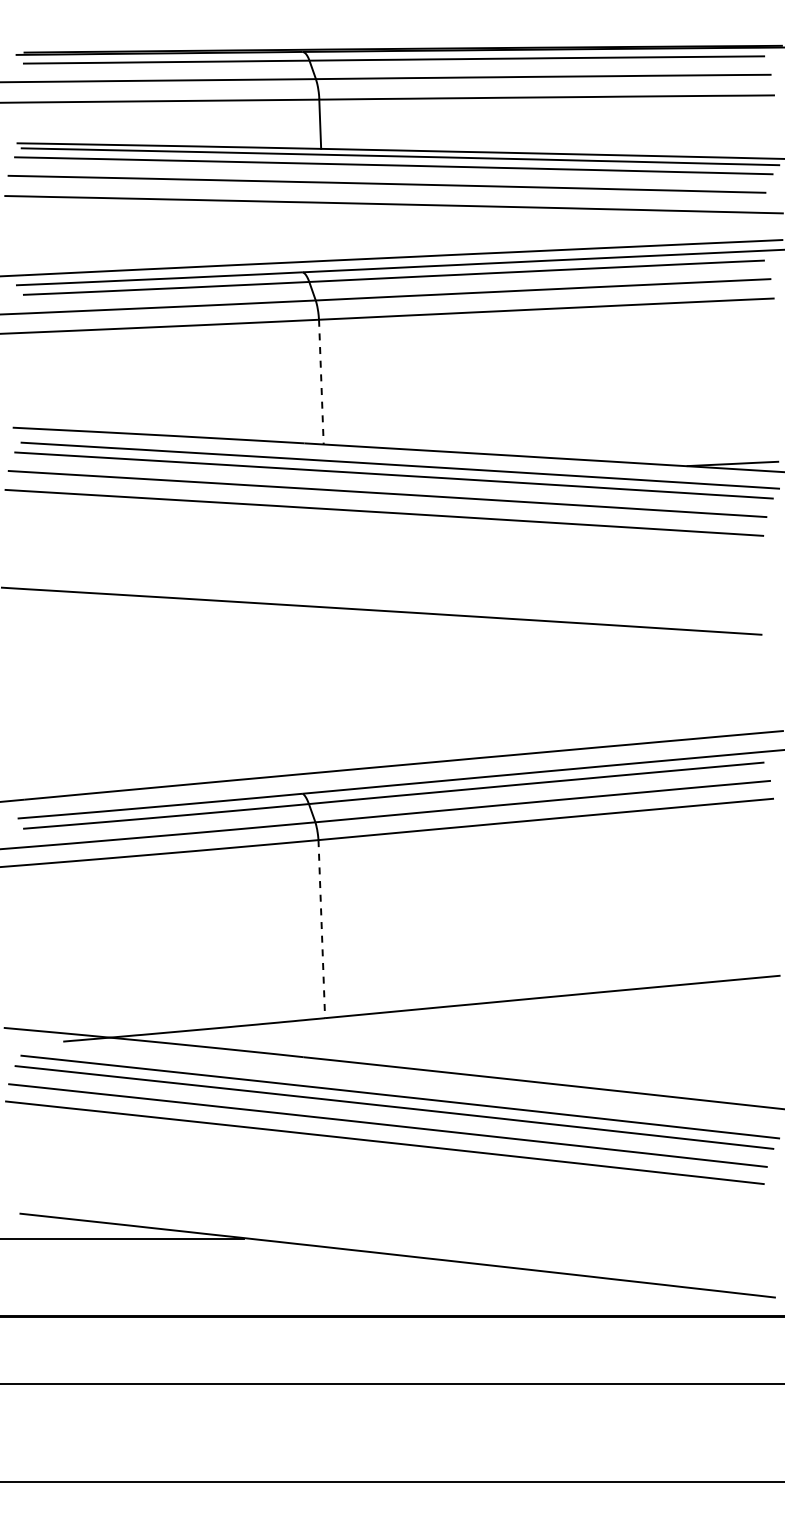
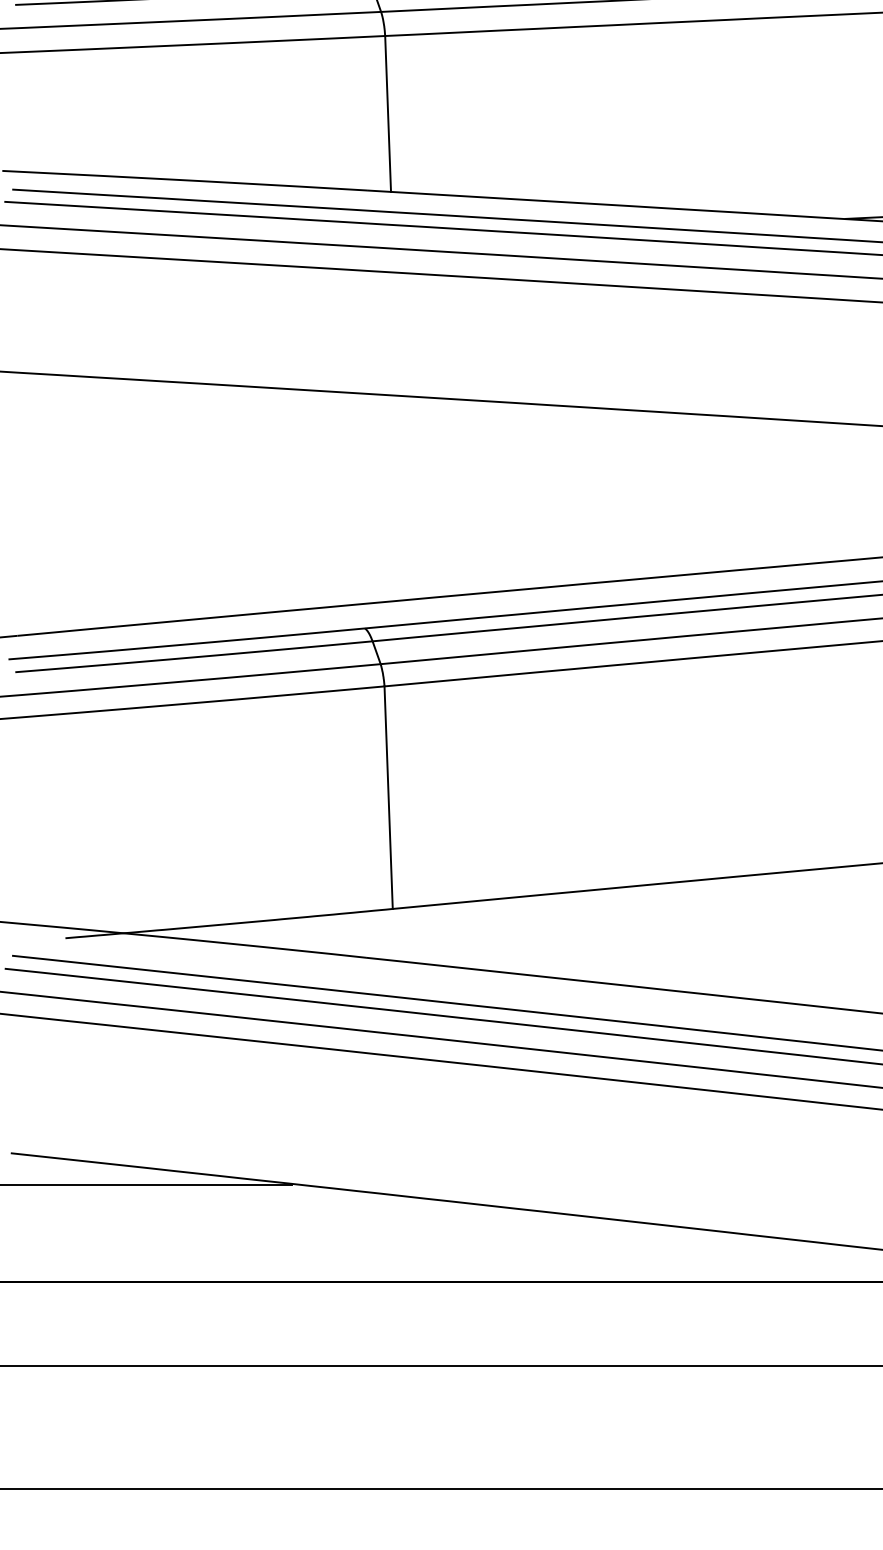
line: (321, 382) -> (388, 114), dashed -> solid
line: (321, 929) -> (388, 798), dashed -> solid

